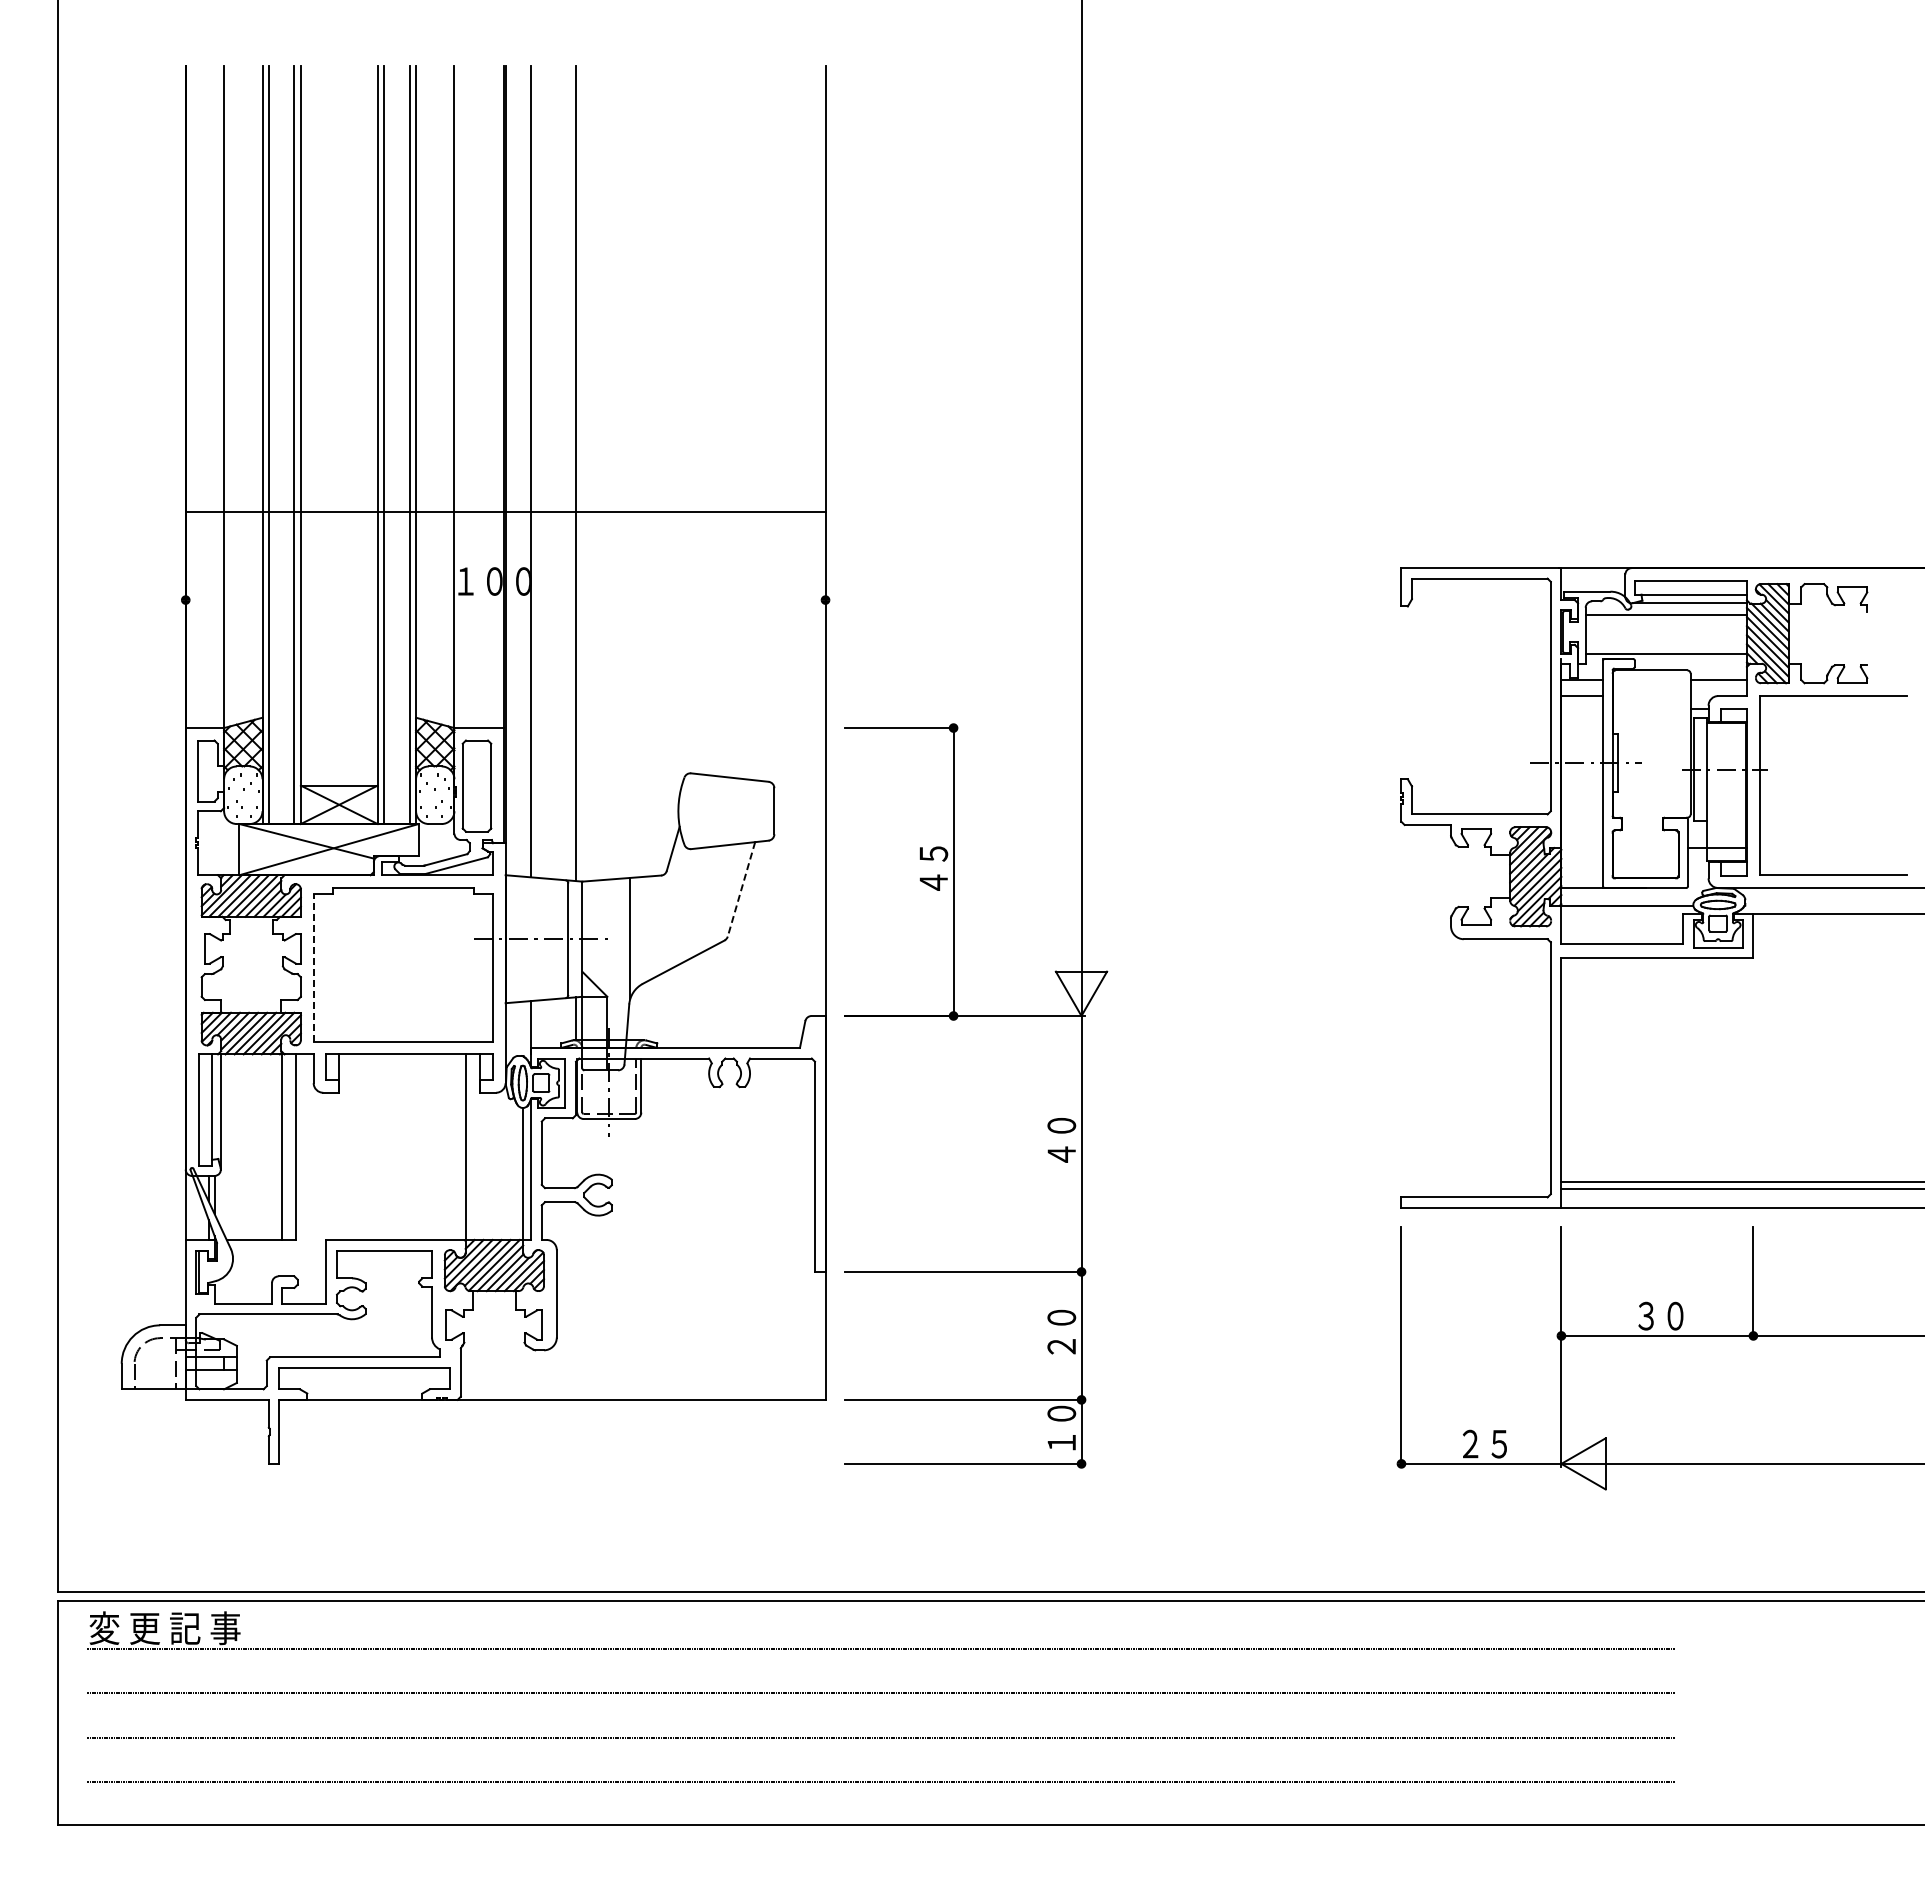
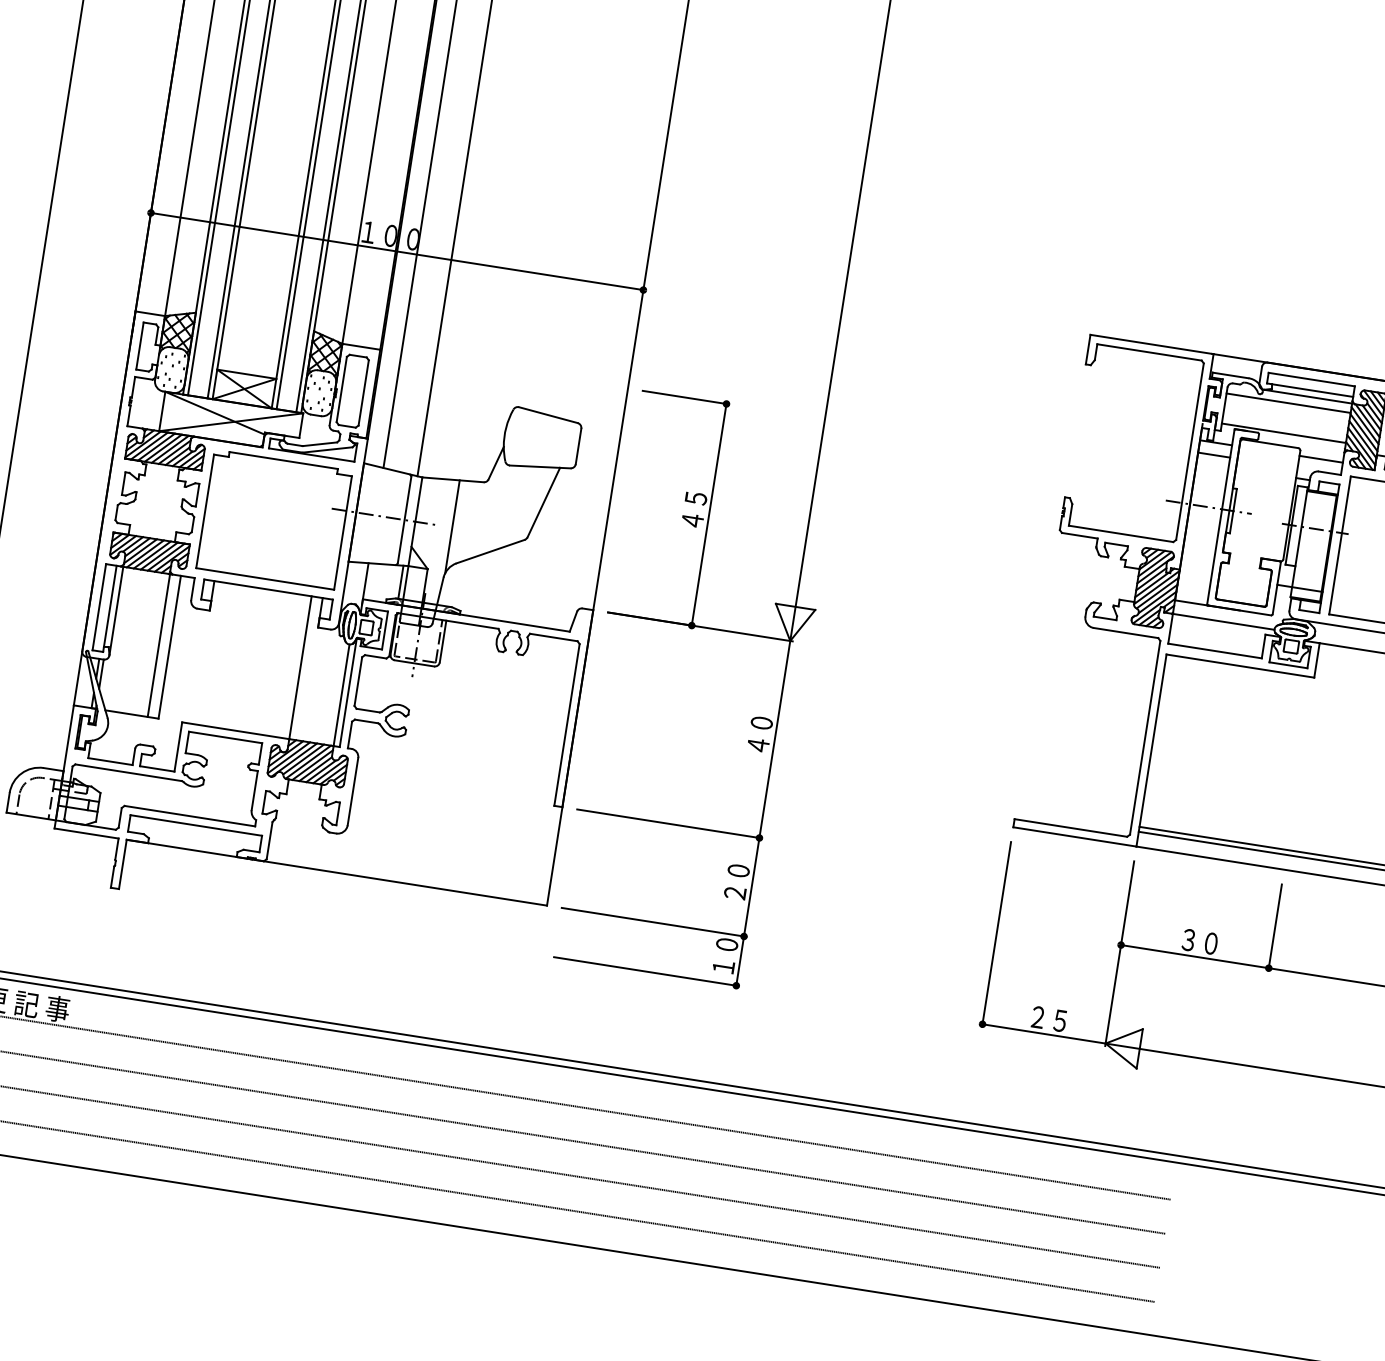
line: (505, 512) -> (397, 251), moved
line: (741, 889) -> (543, 502), dashed -> solid
line: (313, 967) -> (205, 511), dashed -> solid

